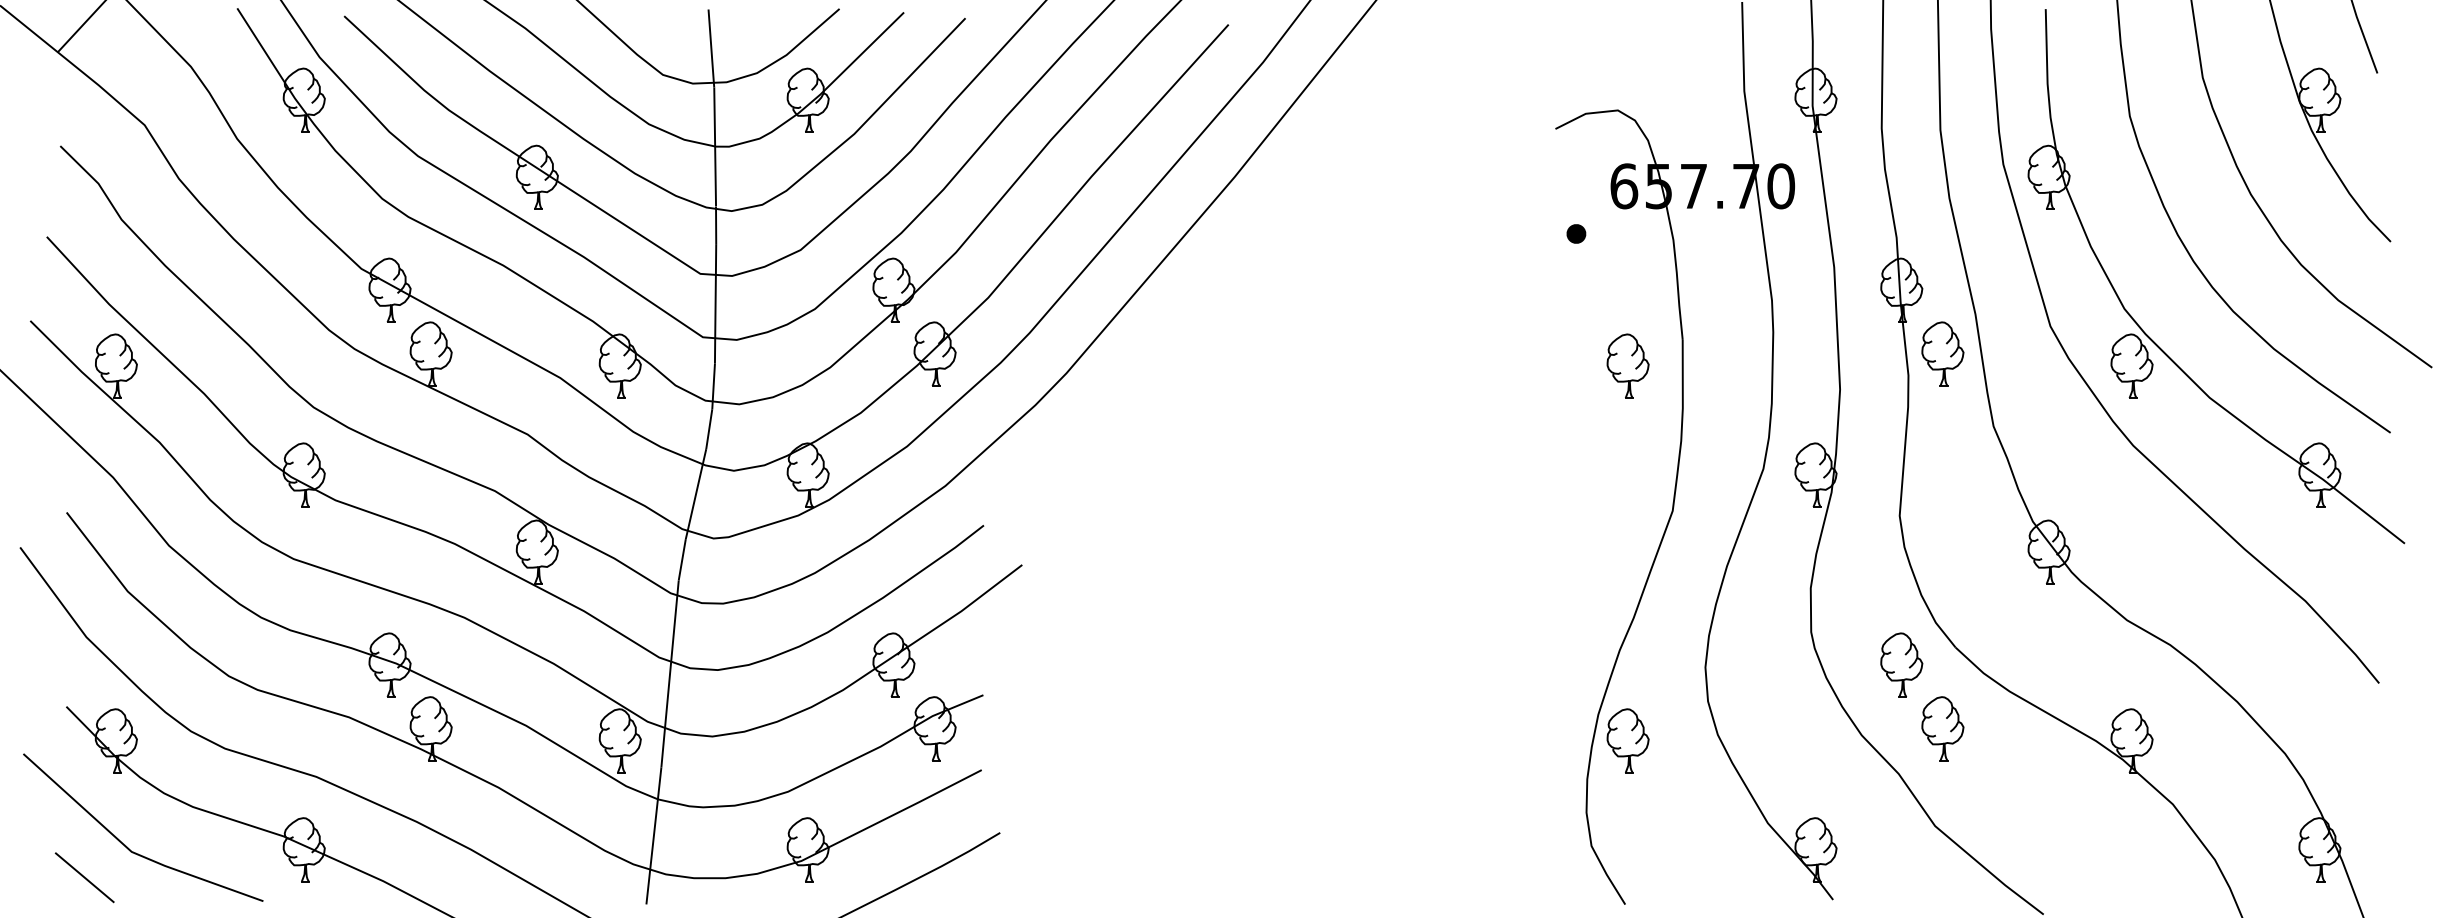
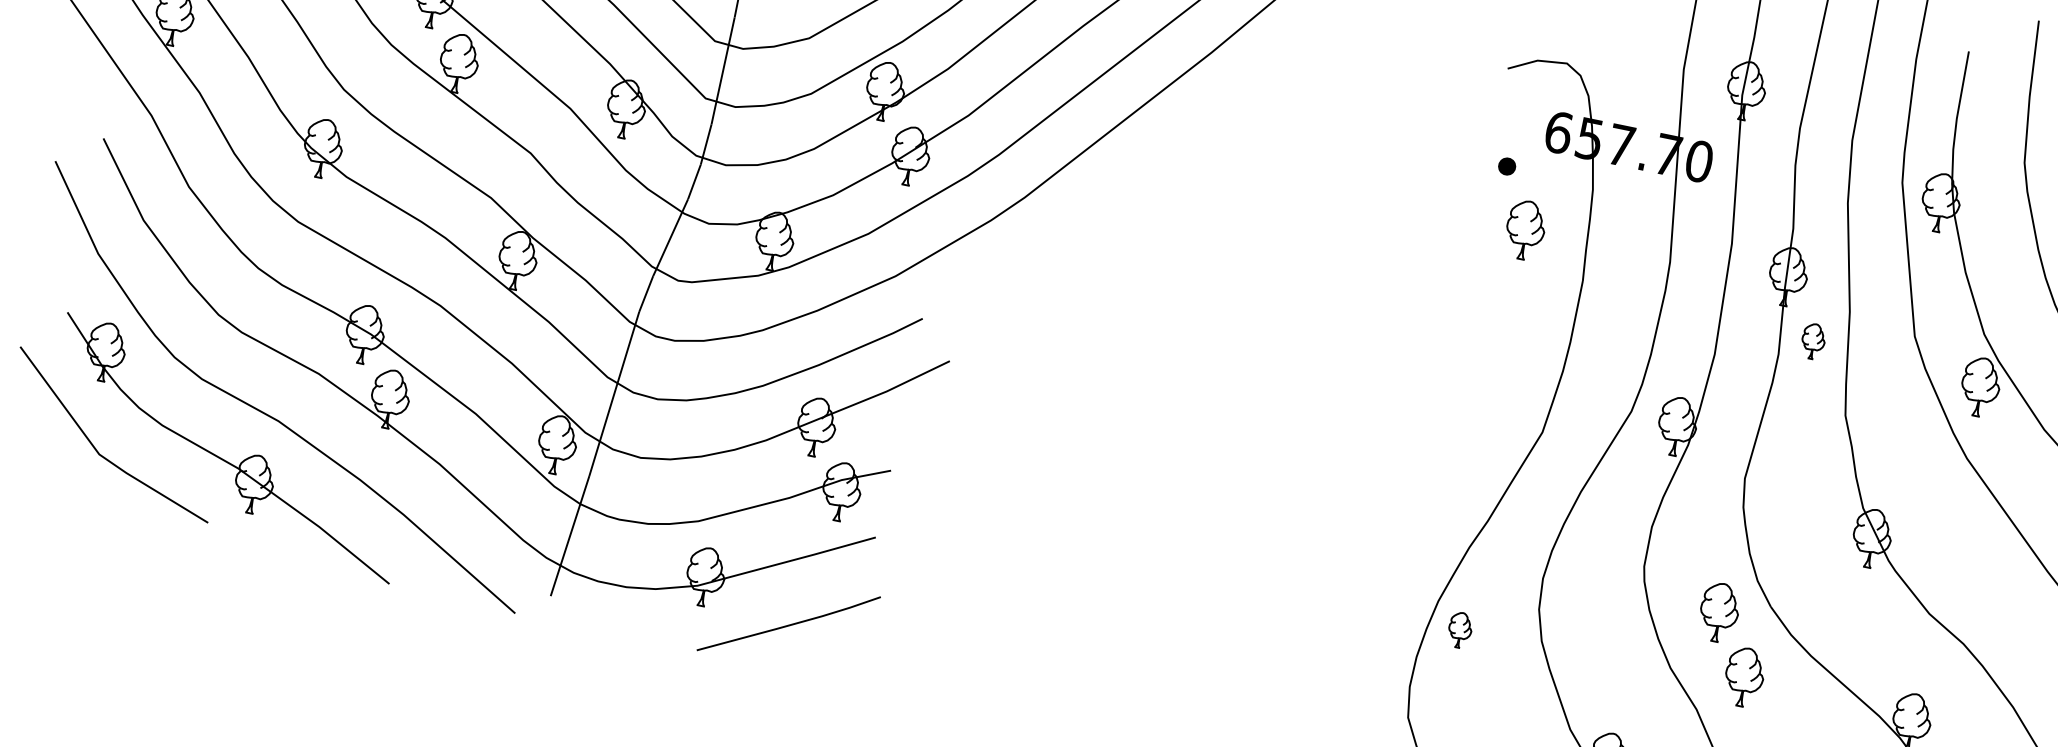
part: (1942, 353) -> (1813, 340), size x0.6
part: (1627, 365) -> (1525, 229), moved
part: (1627, 740) -> (1459, 629), size x0.6
line: (84, 877) -> (52, 468), removed

